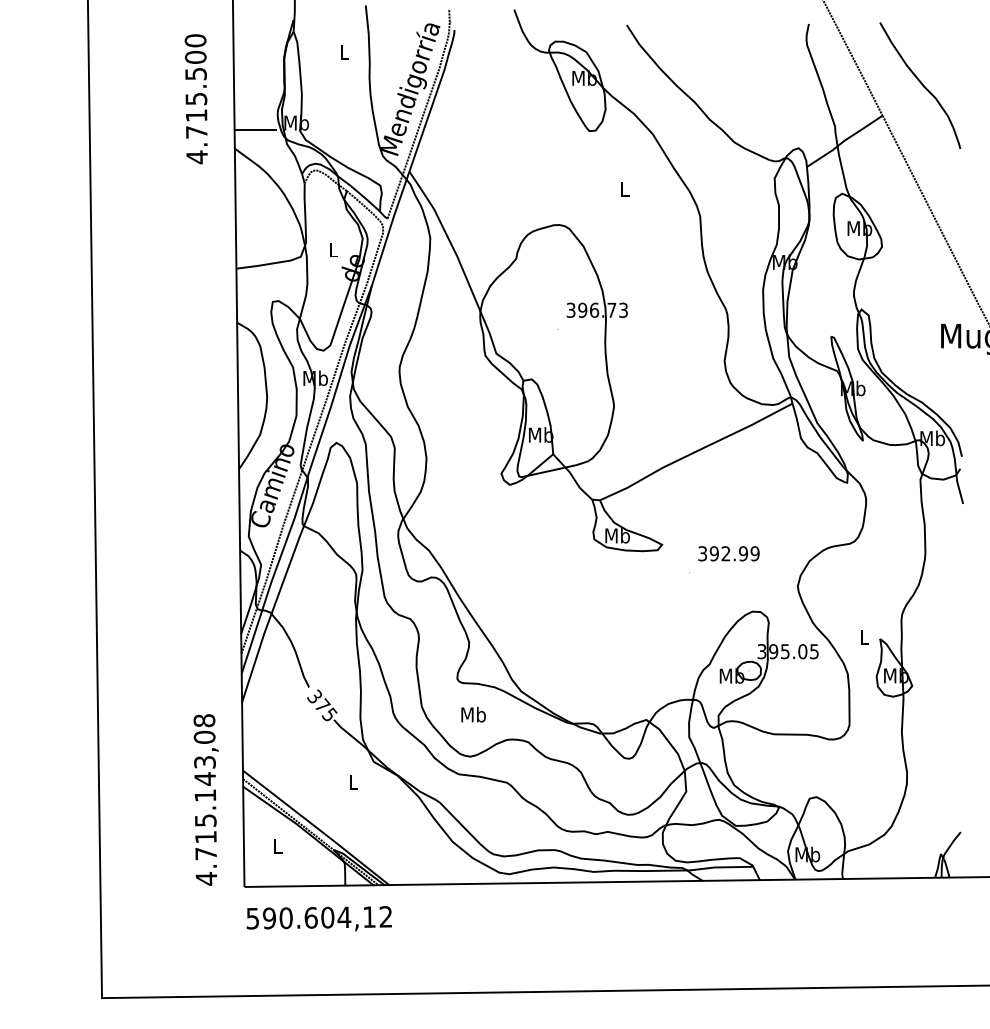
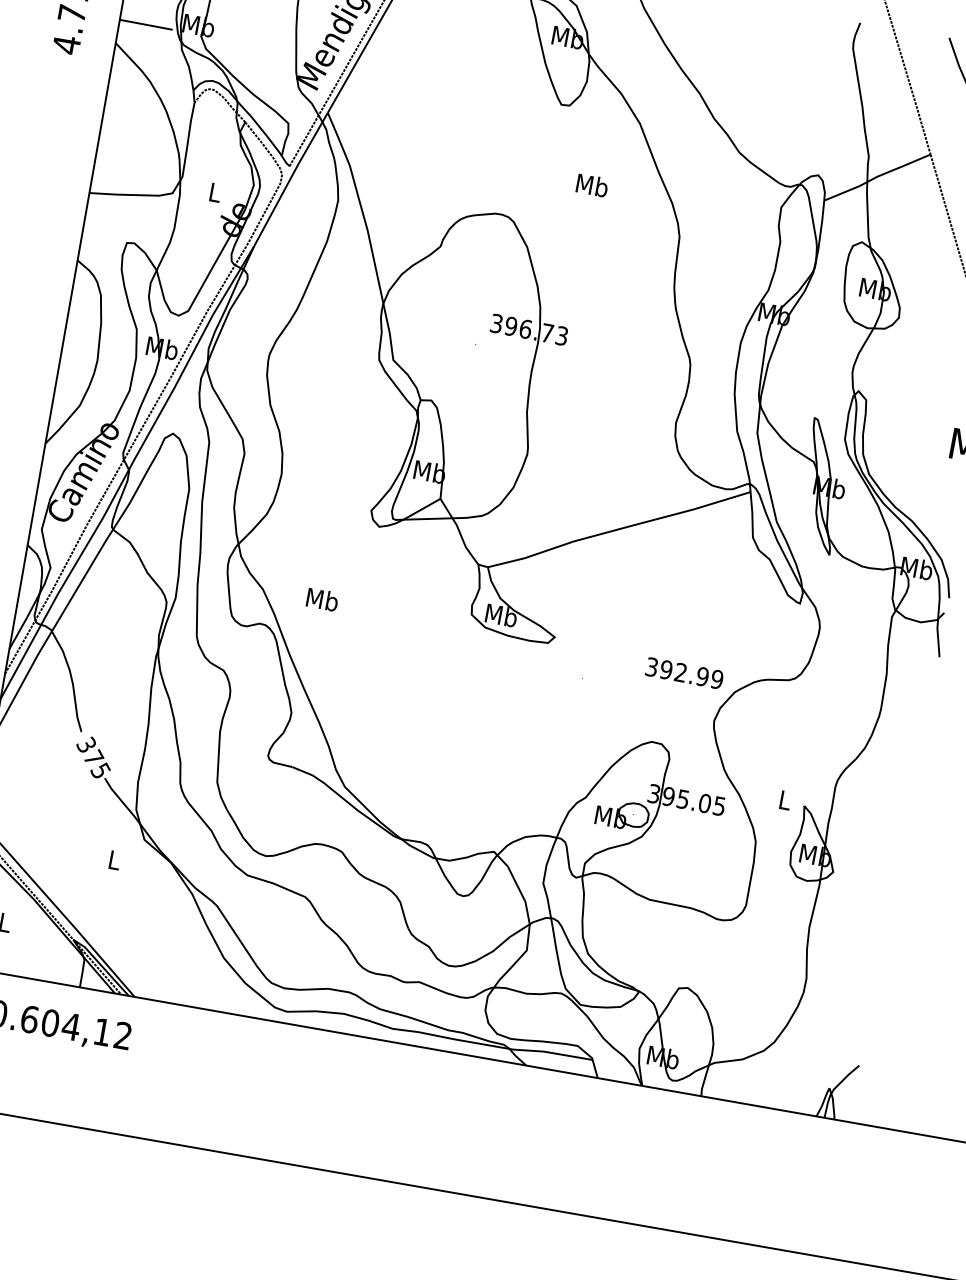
text: (624, 188) -> (591, 184), L -> Mb
text: (728, 553) -> (684, 672), moved
text: (473, 714) -> (322, 599), moved

